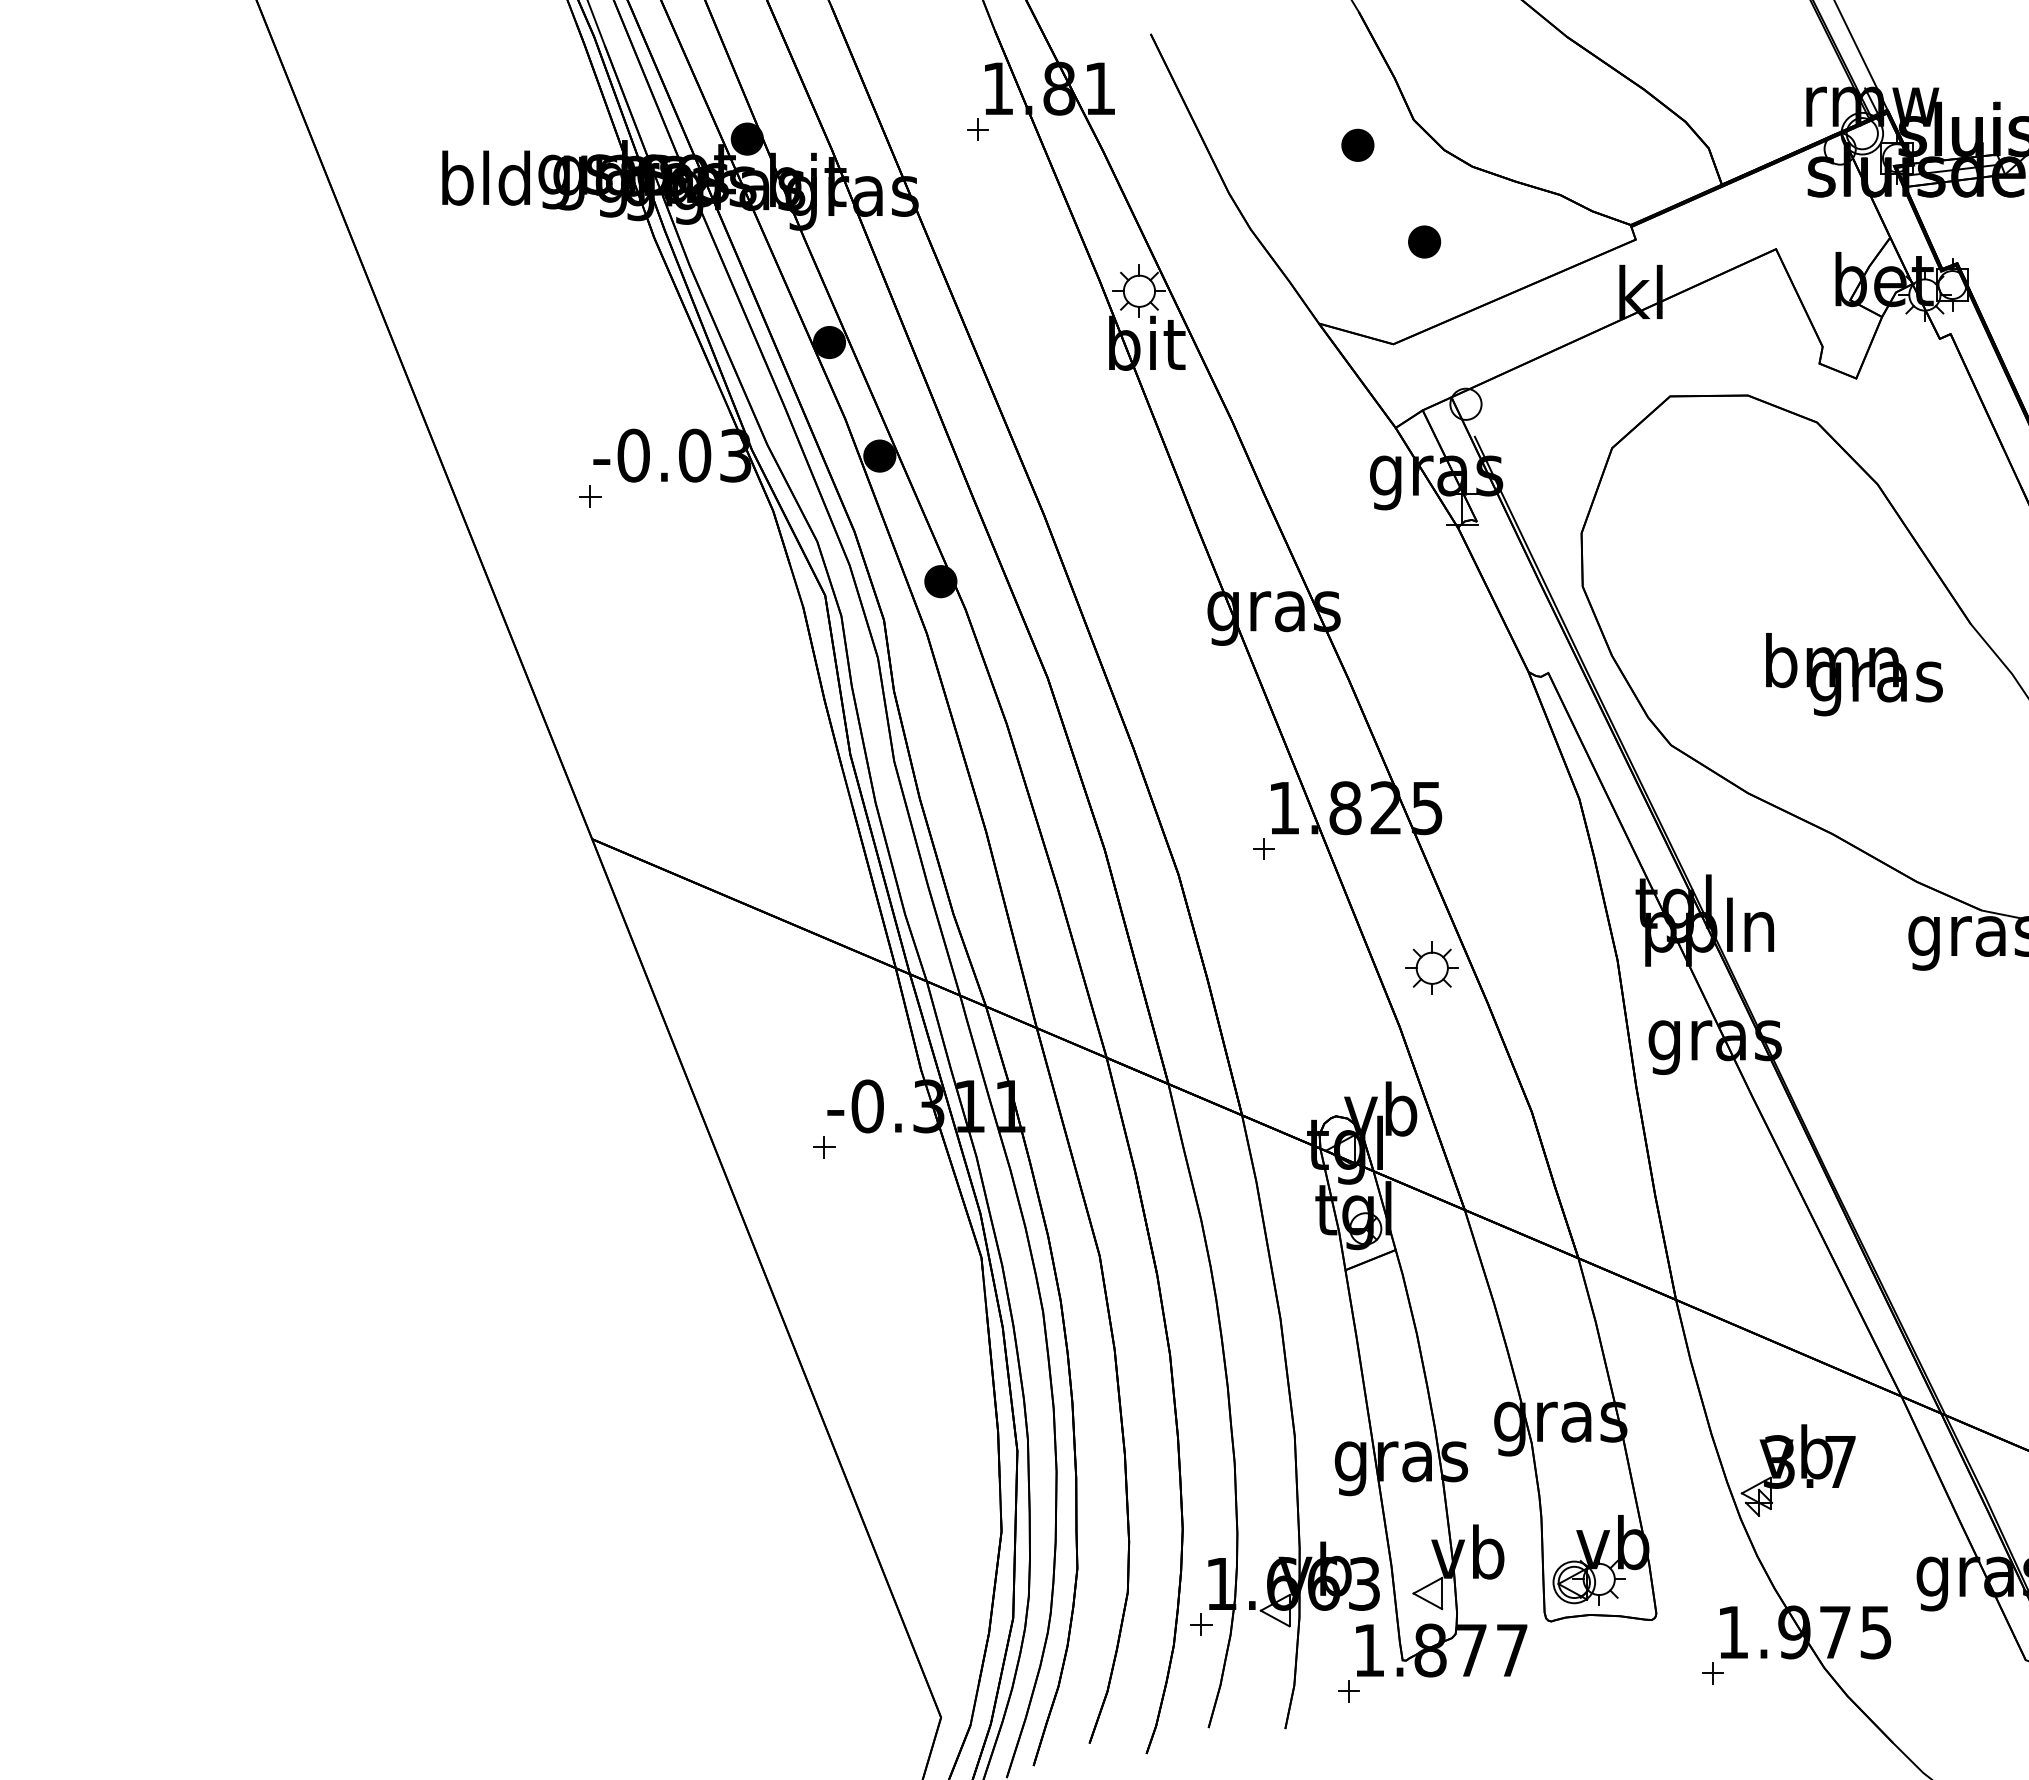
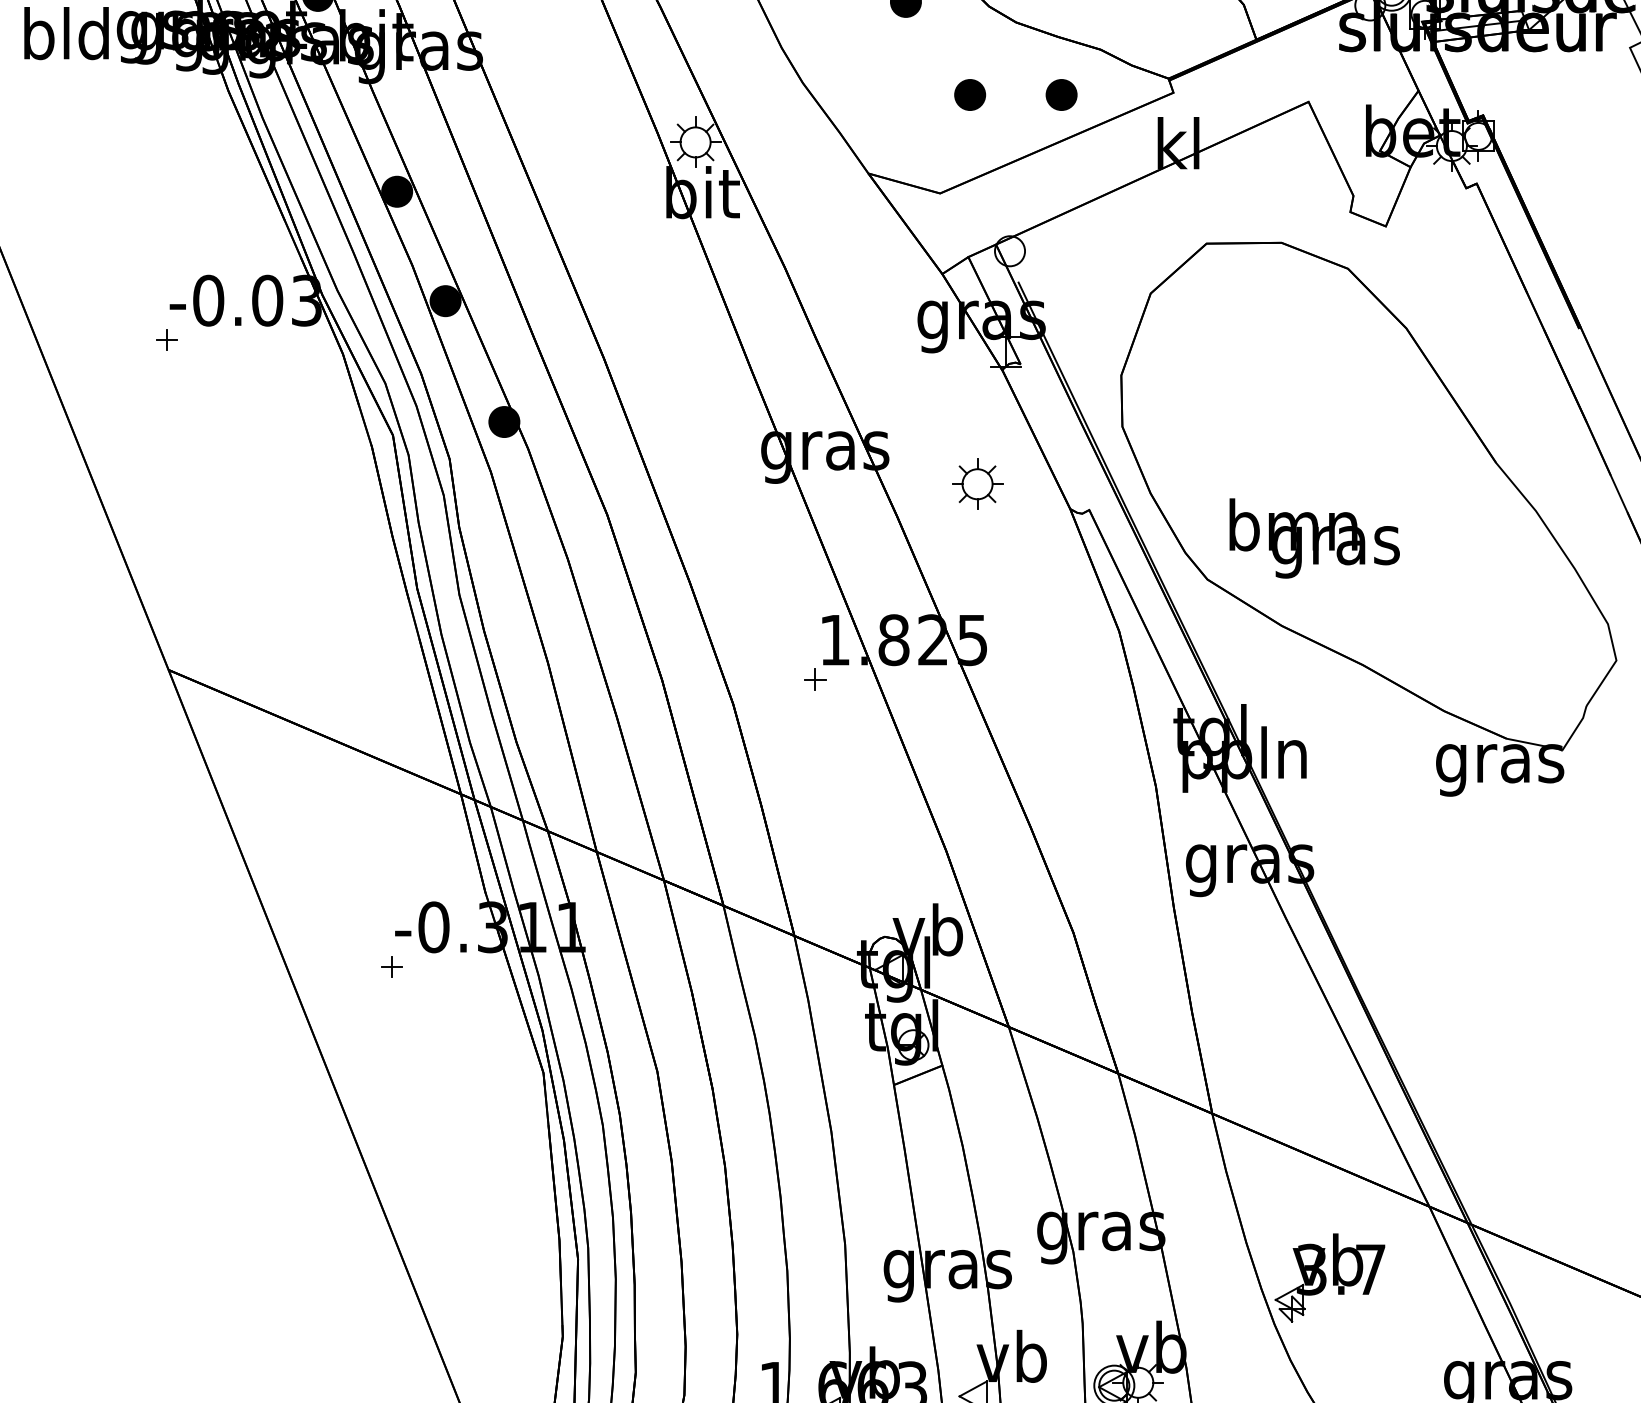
part: (1519, 241) -> (1061, 94), added
text: (1854, 674) -> (1314, 538), moved
part: (1431, 967) -> (976, 483), moved

